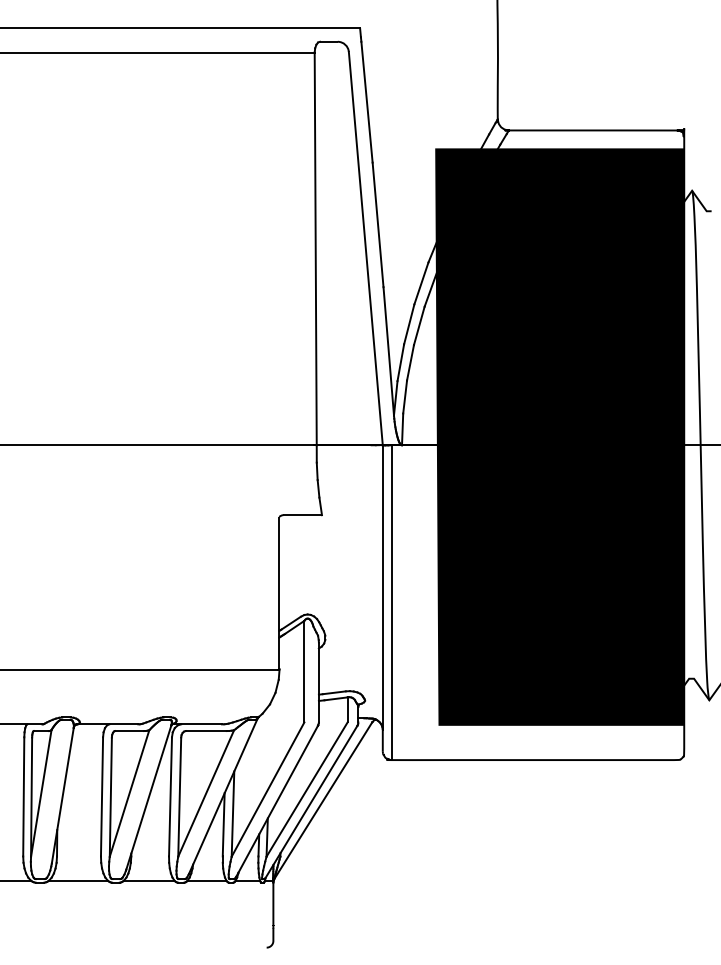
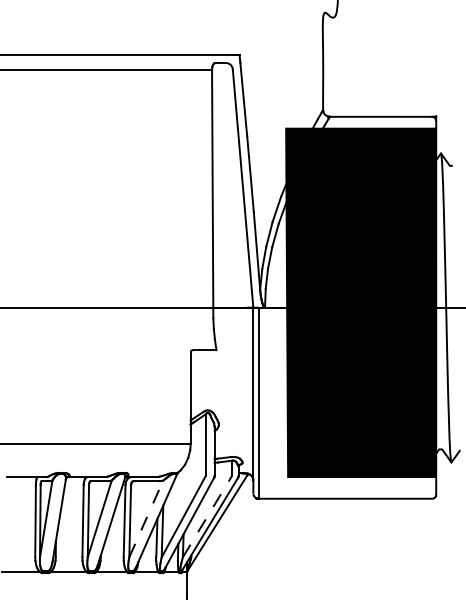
line: (307, 789) -> (207, 516), solid -> dashed
line: (206, 792) -> (146, 518), solid -> dashed

